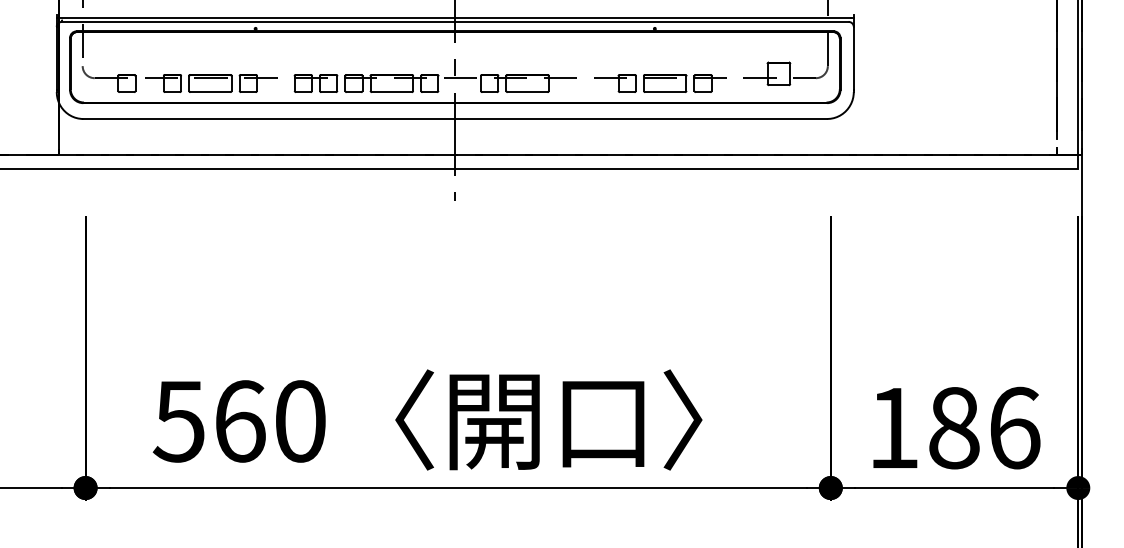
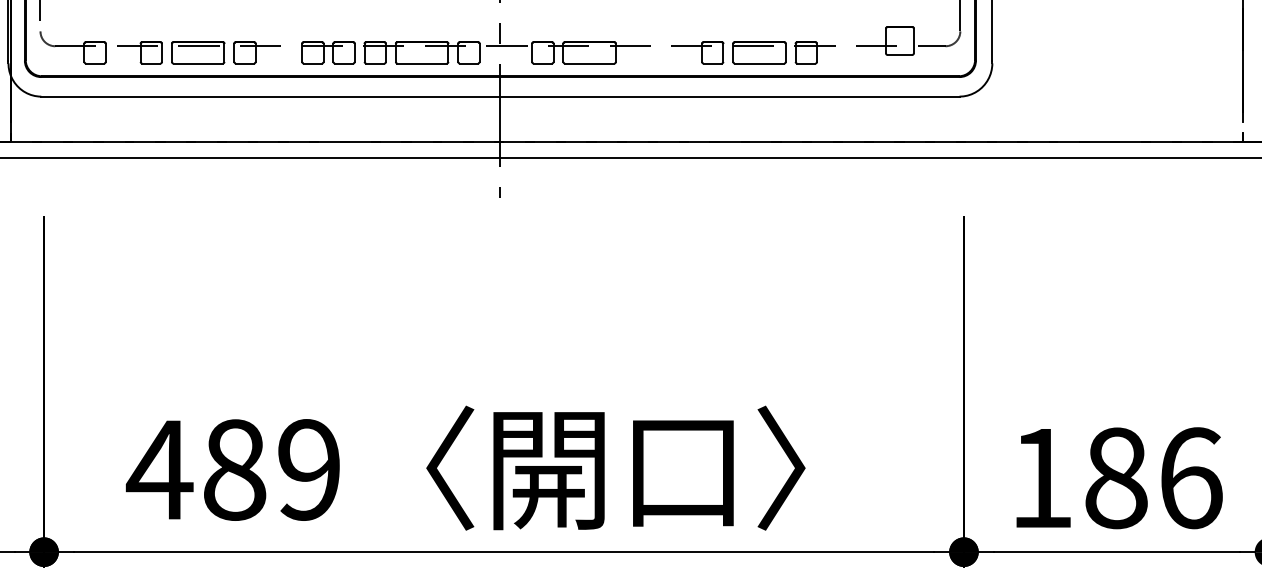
text: (238, 421) -> (232, 470), 560 -> 489

